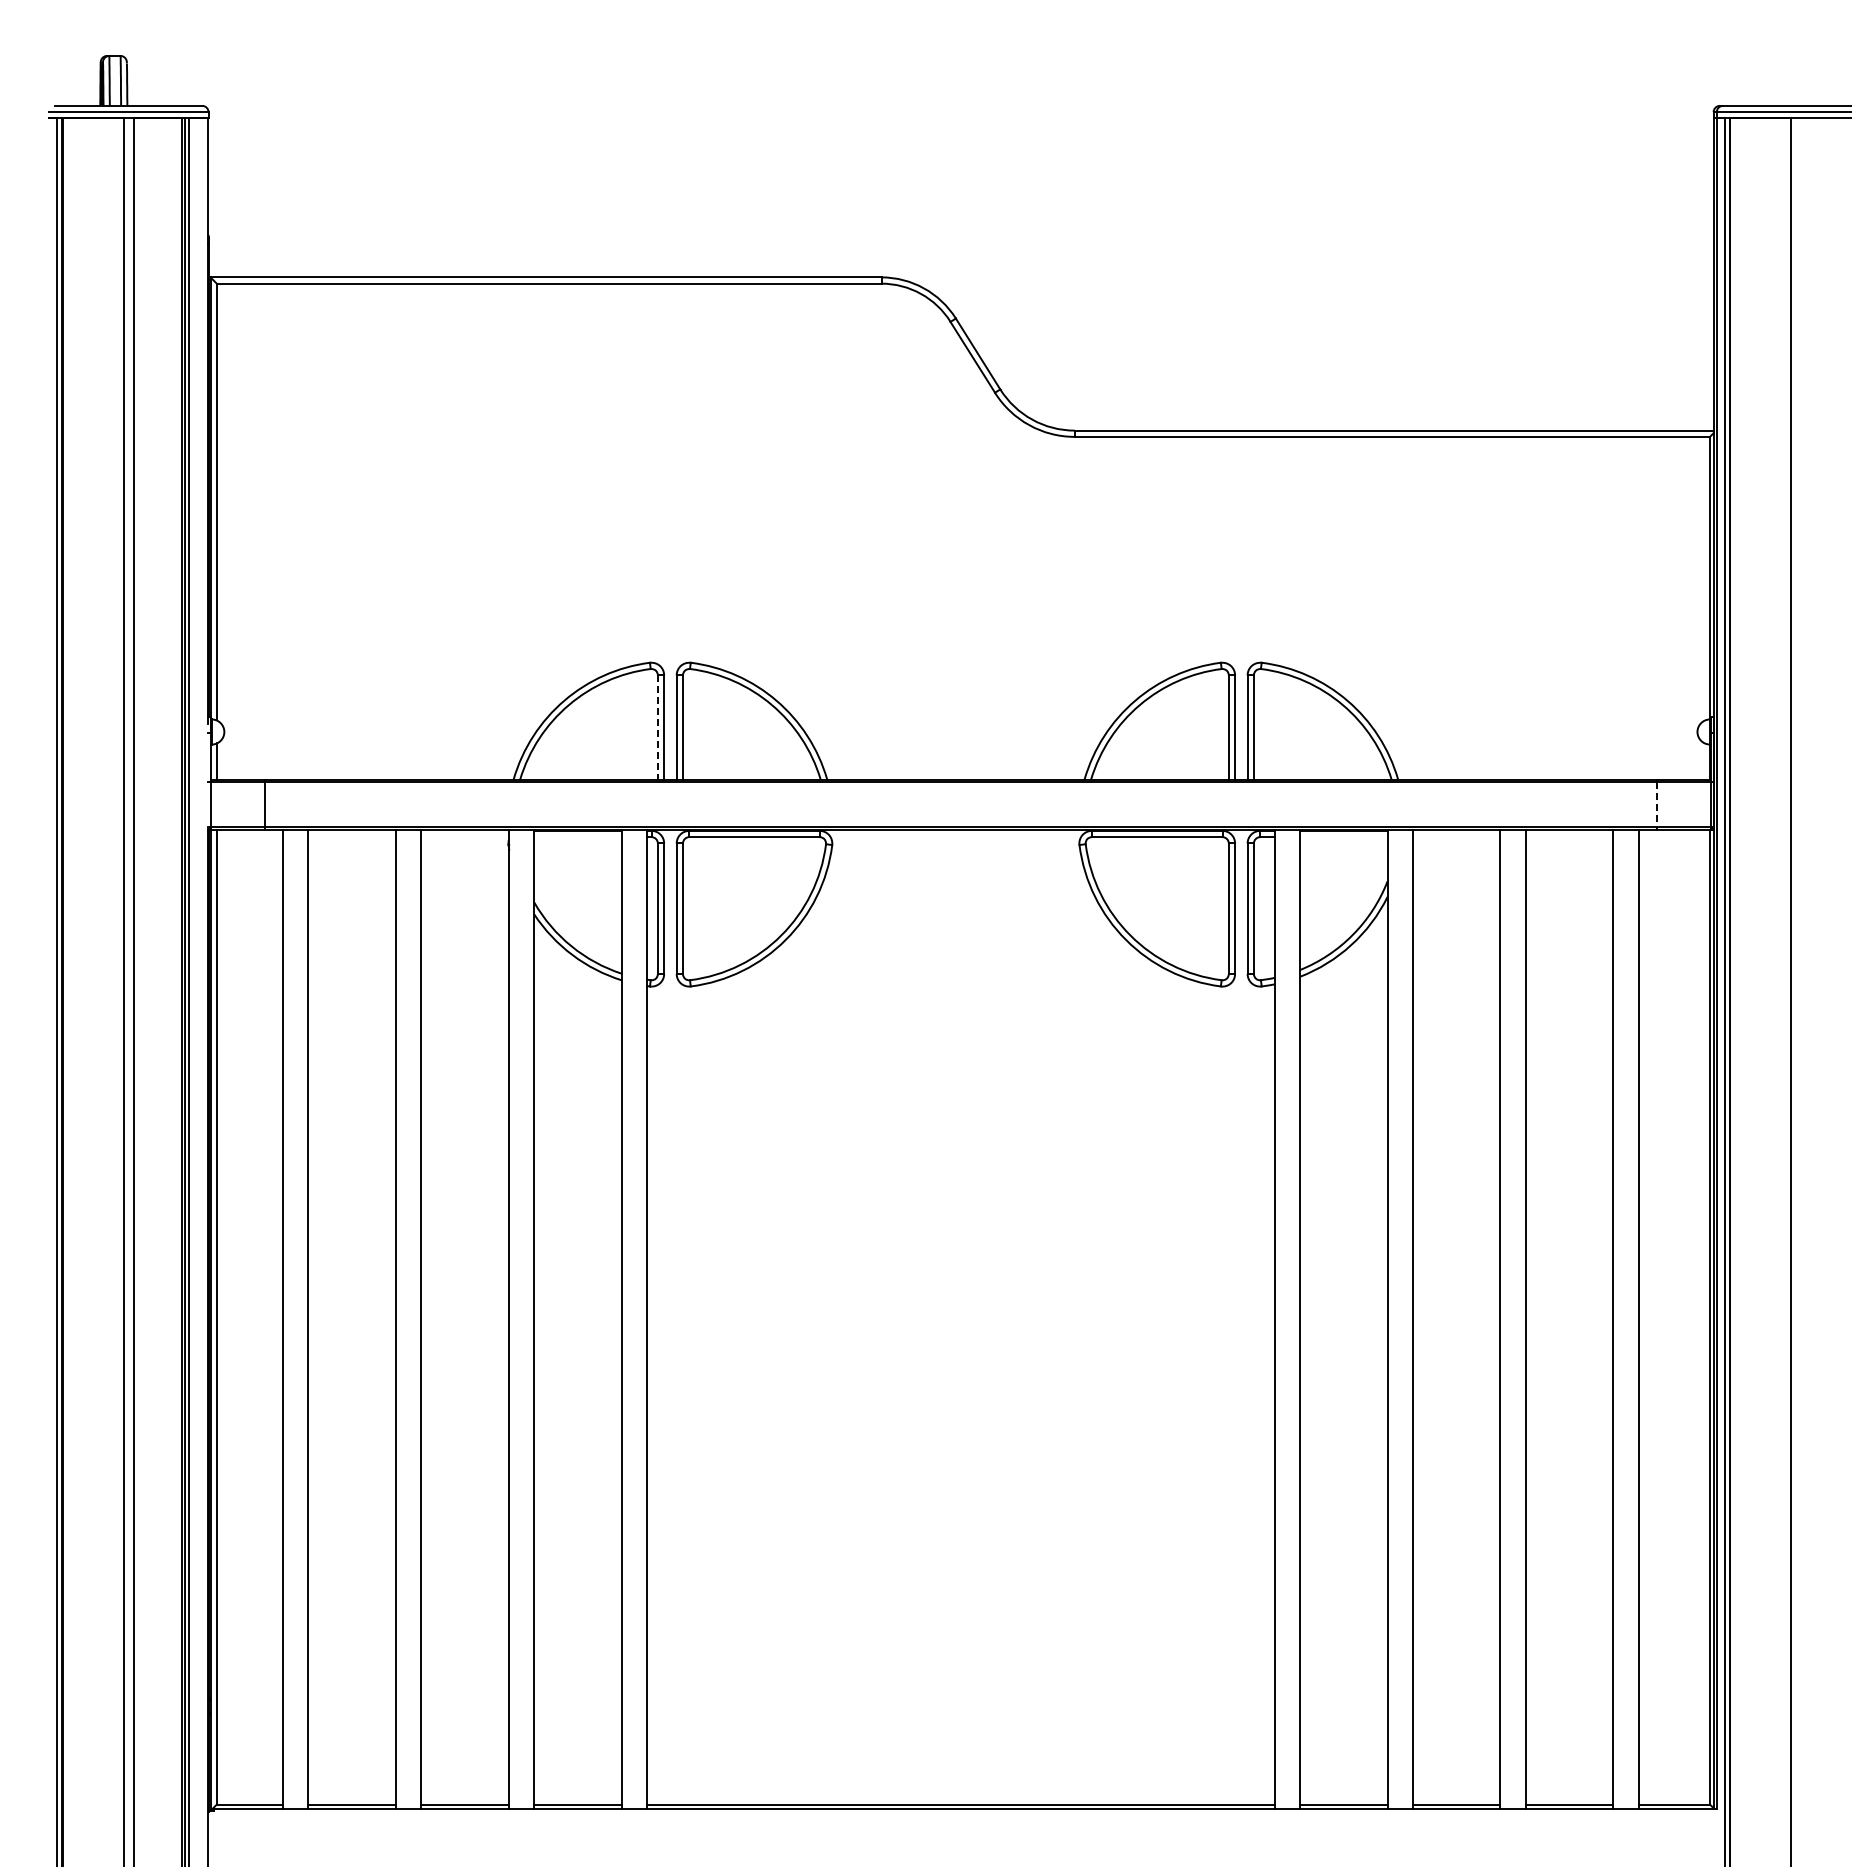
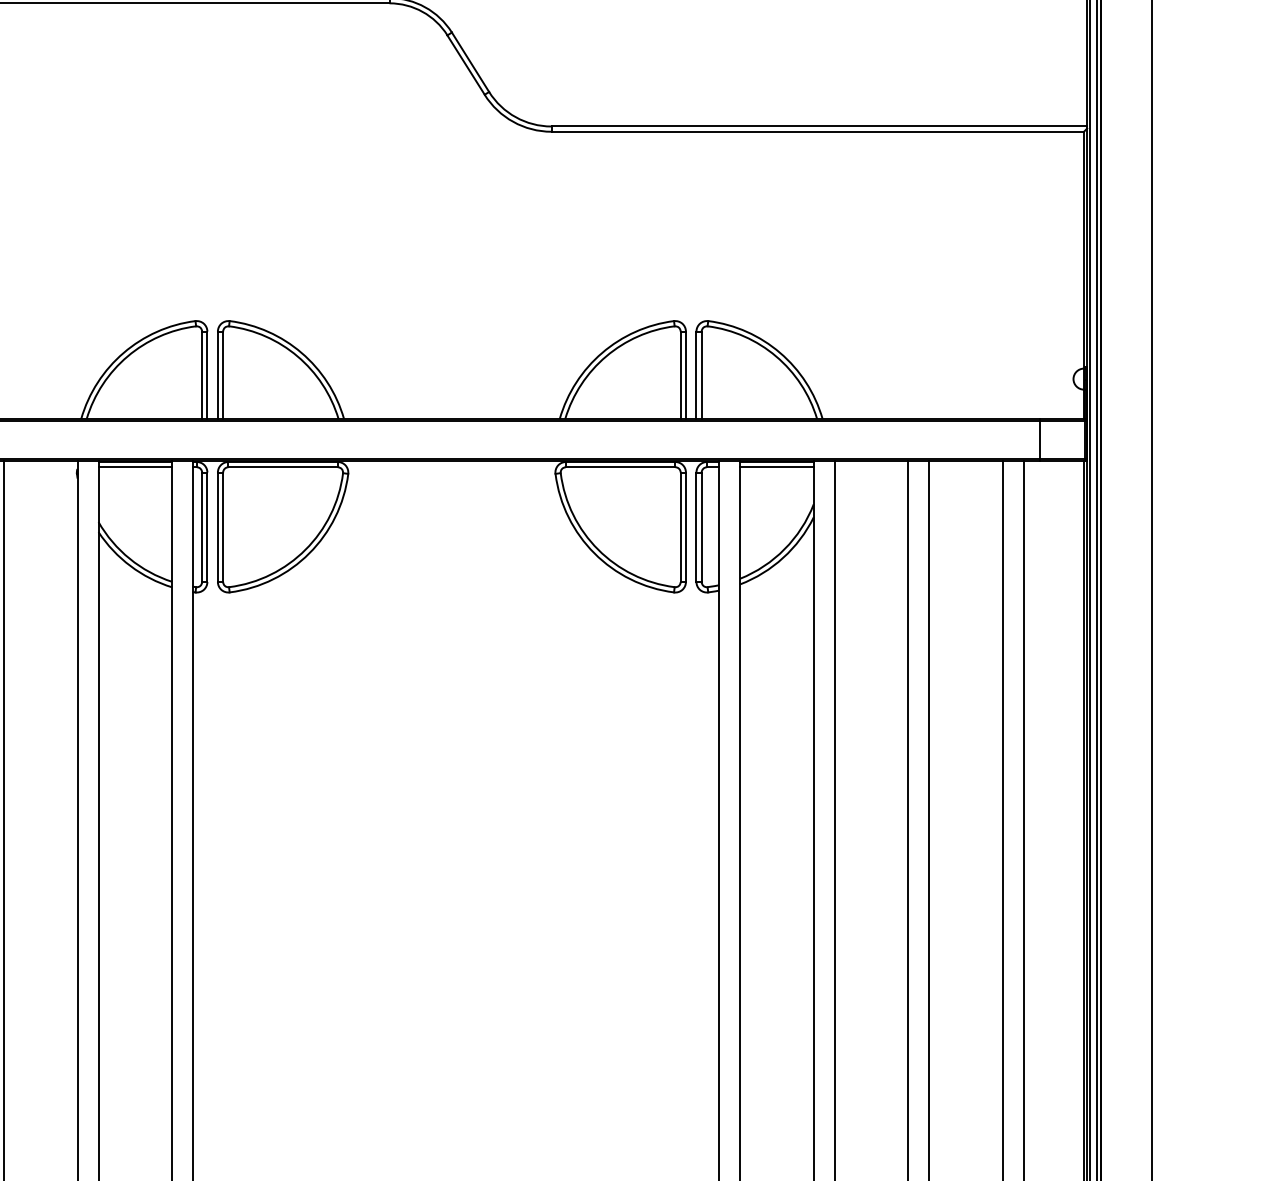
line: (657, 727) -> (201, 375), dashed -> solid
line: (1657, 804) -> (1040, 439), dashed -> solid
line: (578, 837) -> (135, 467), added
line: (1343, 837) -> (776, 467), added

